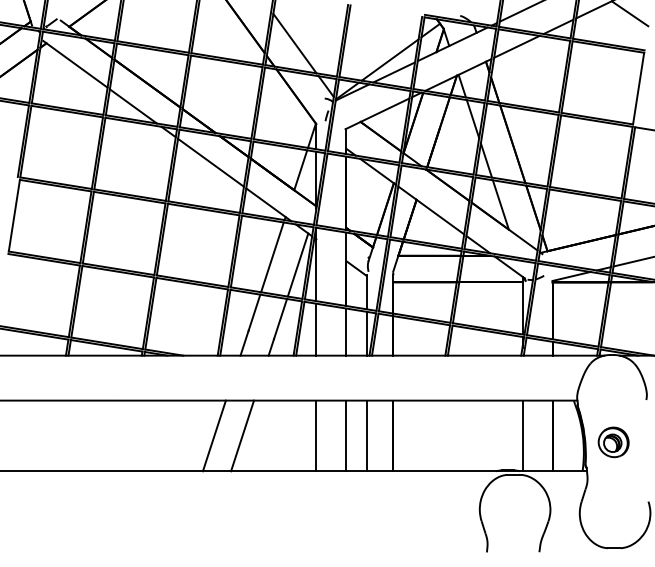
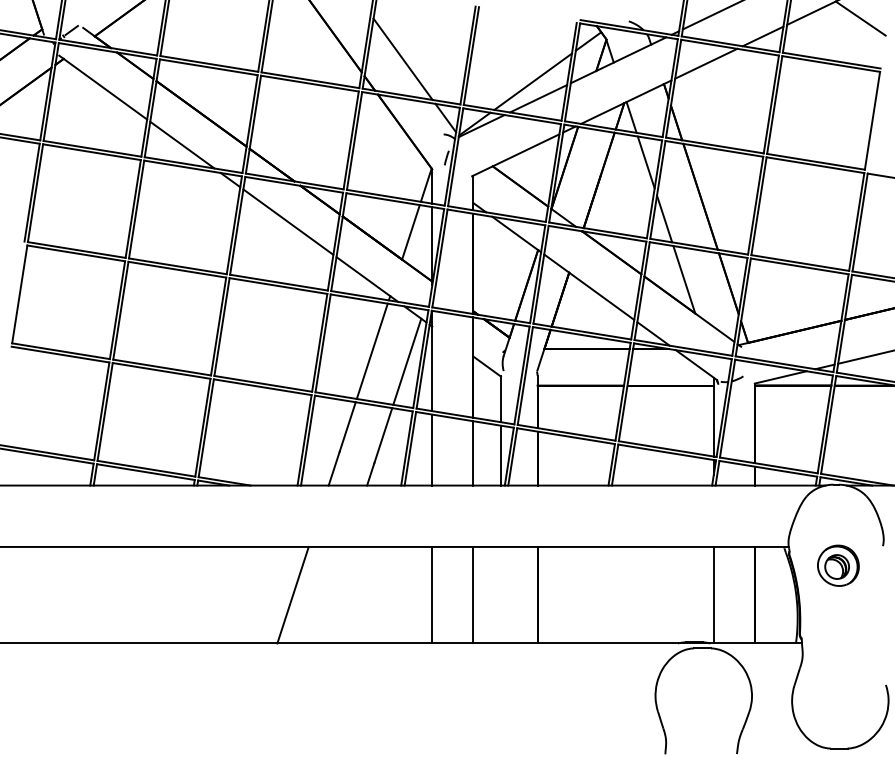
line: (242, 435) -> (331, 594), removed
line: (366, 435) -> (500, 594), removed
part: (613, 442) -> (838, 565), moved

